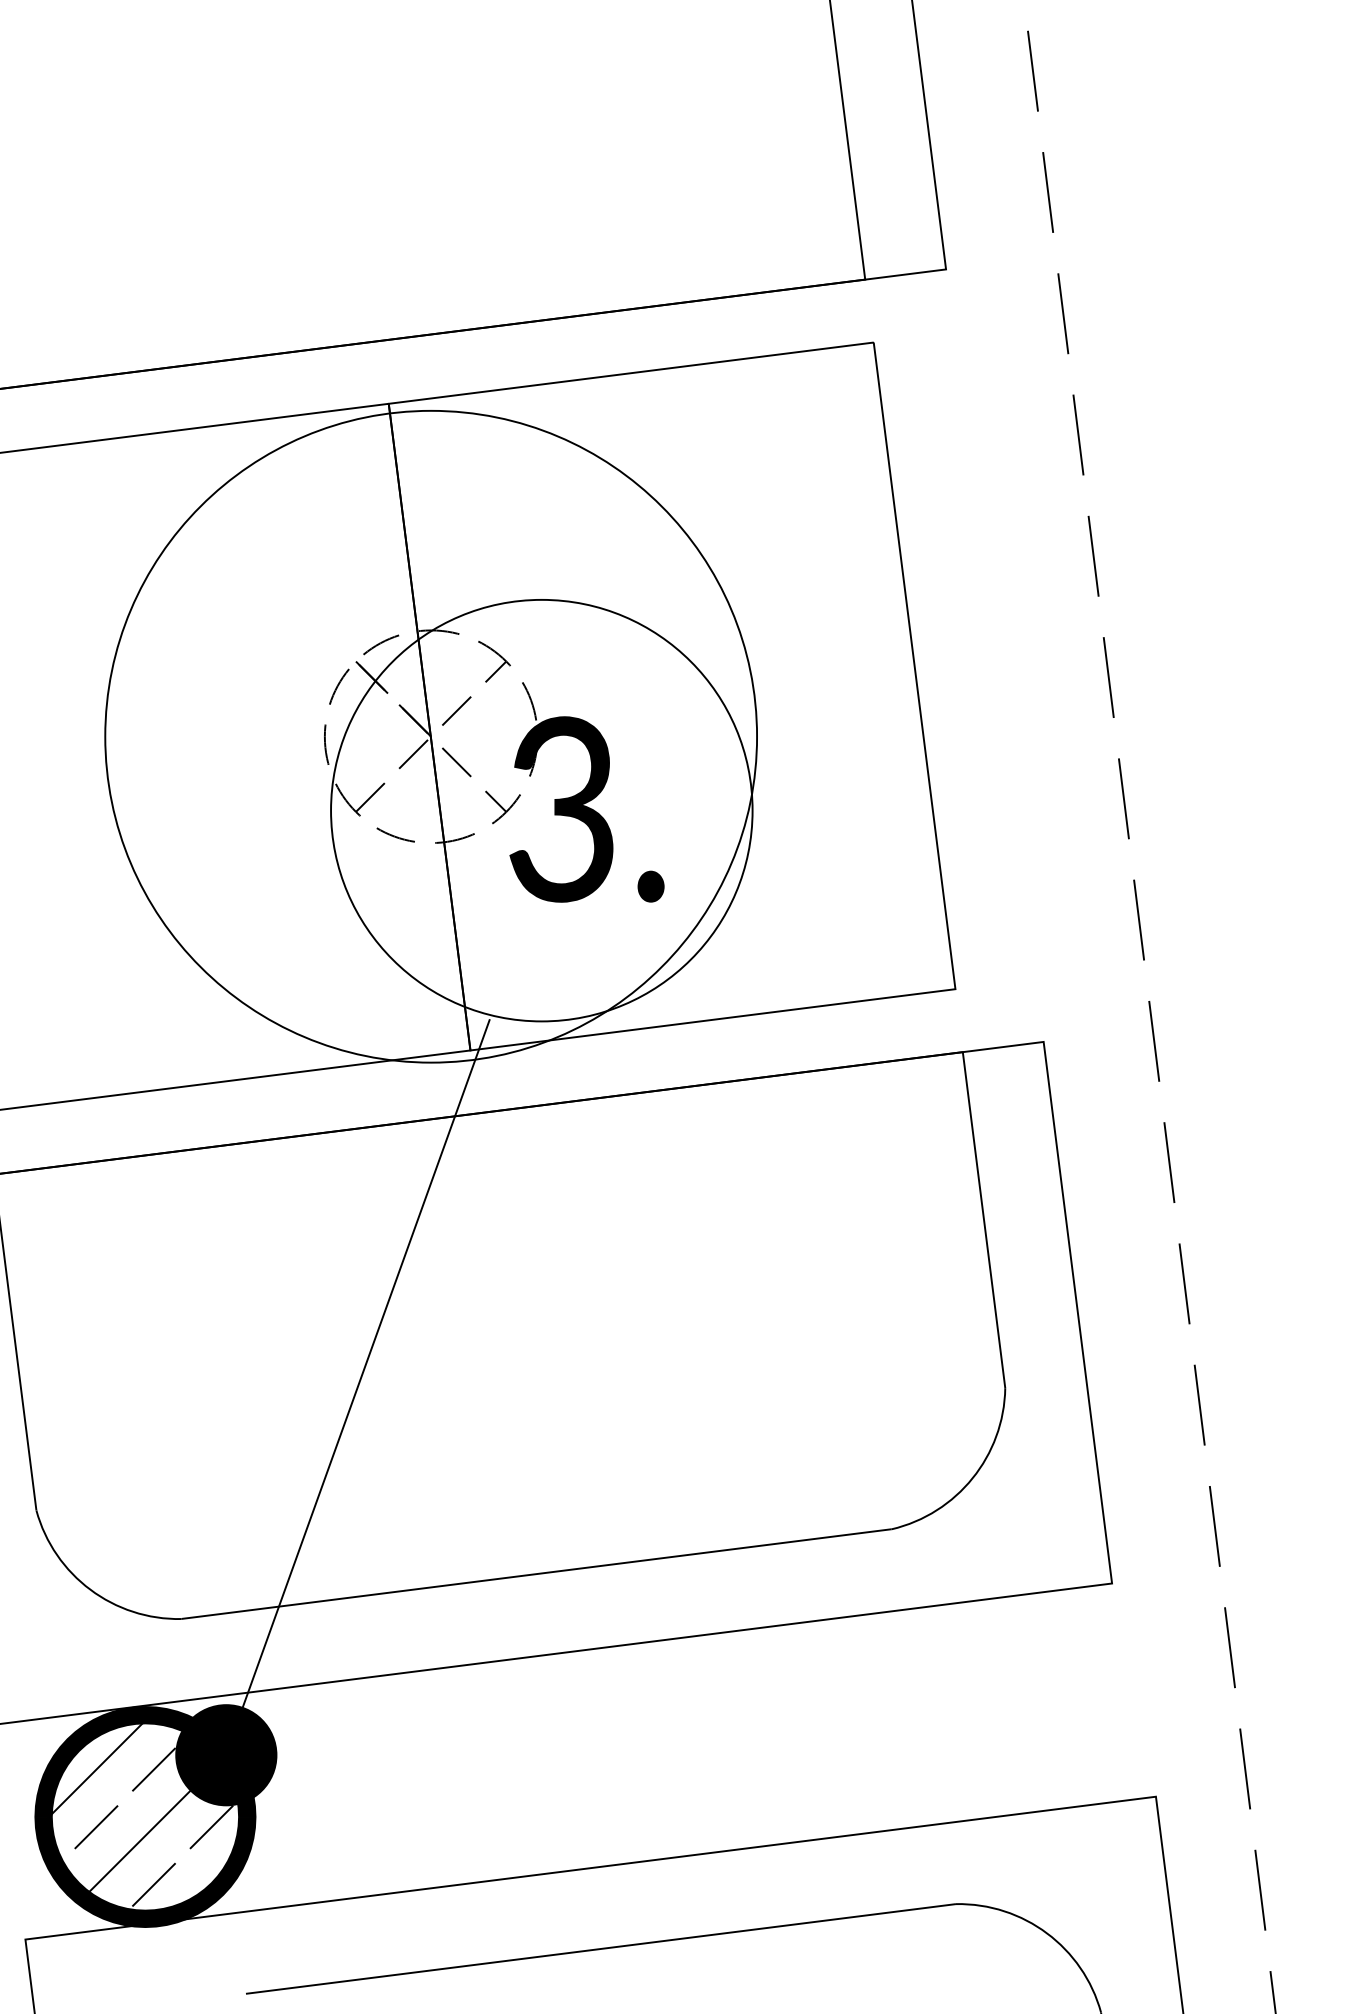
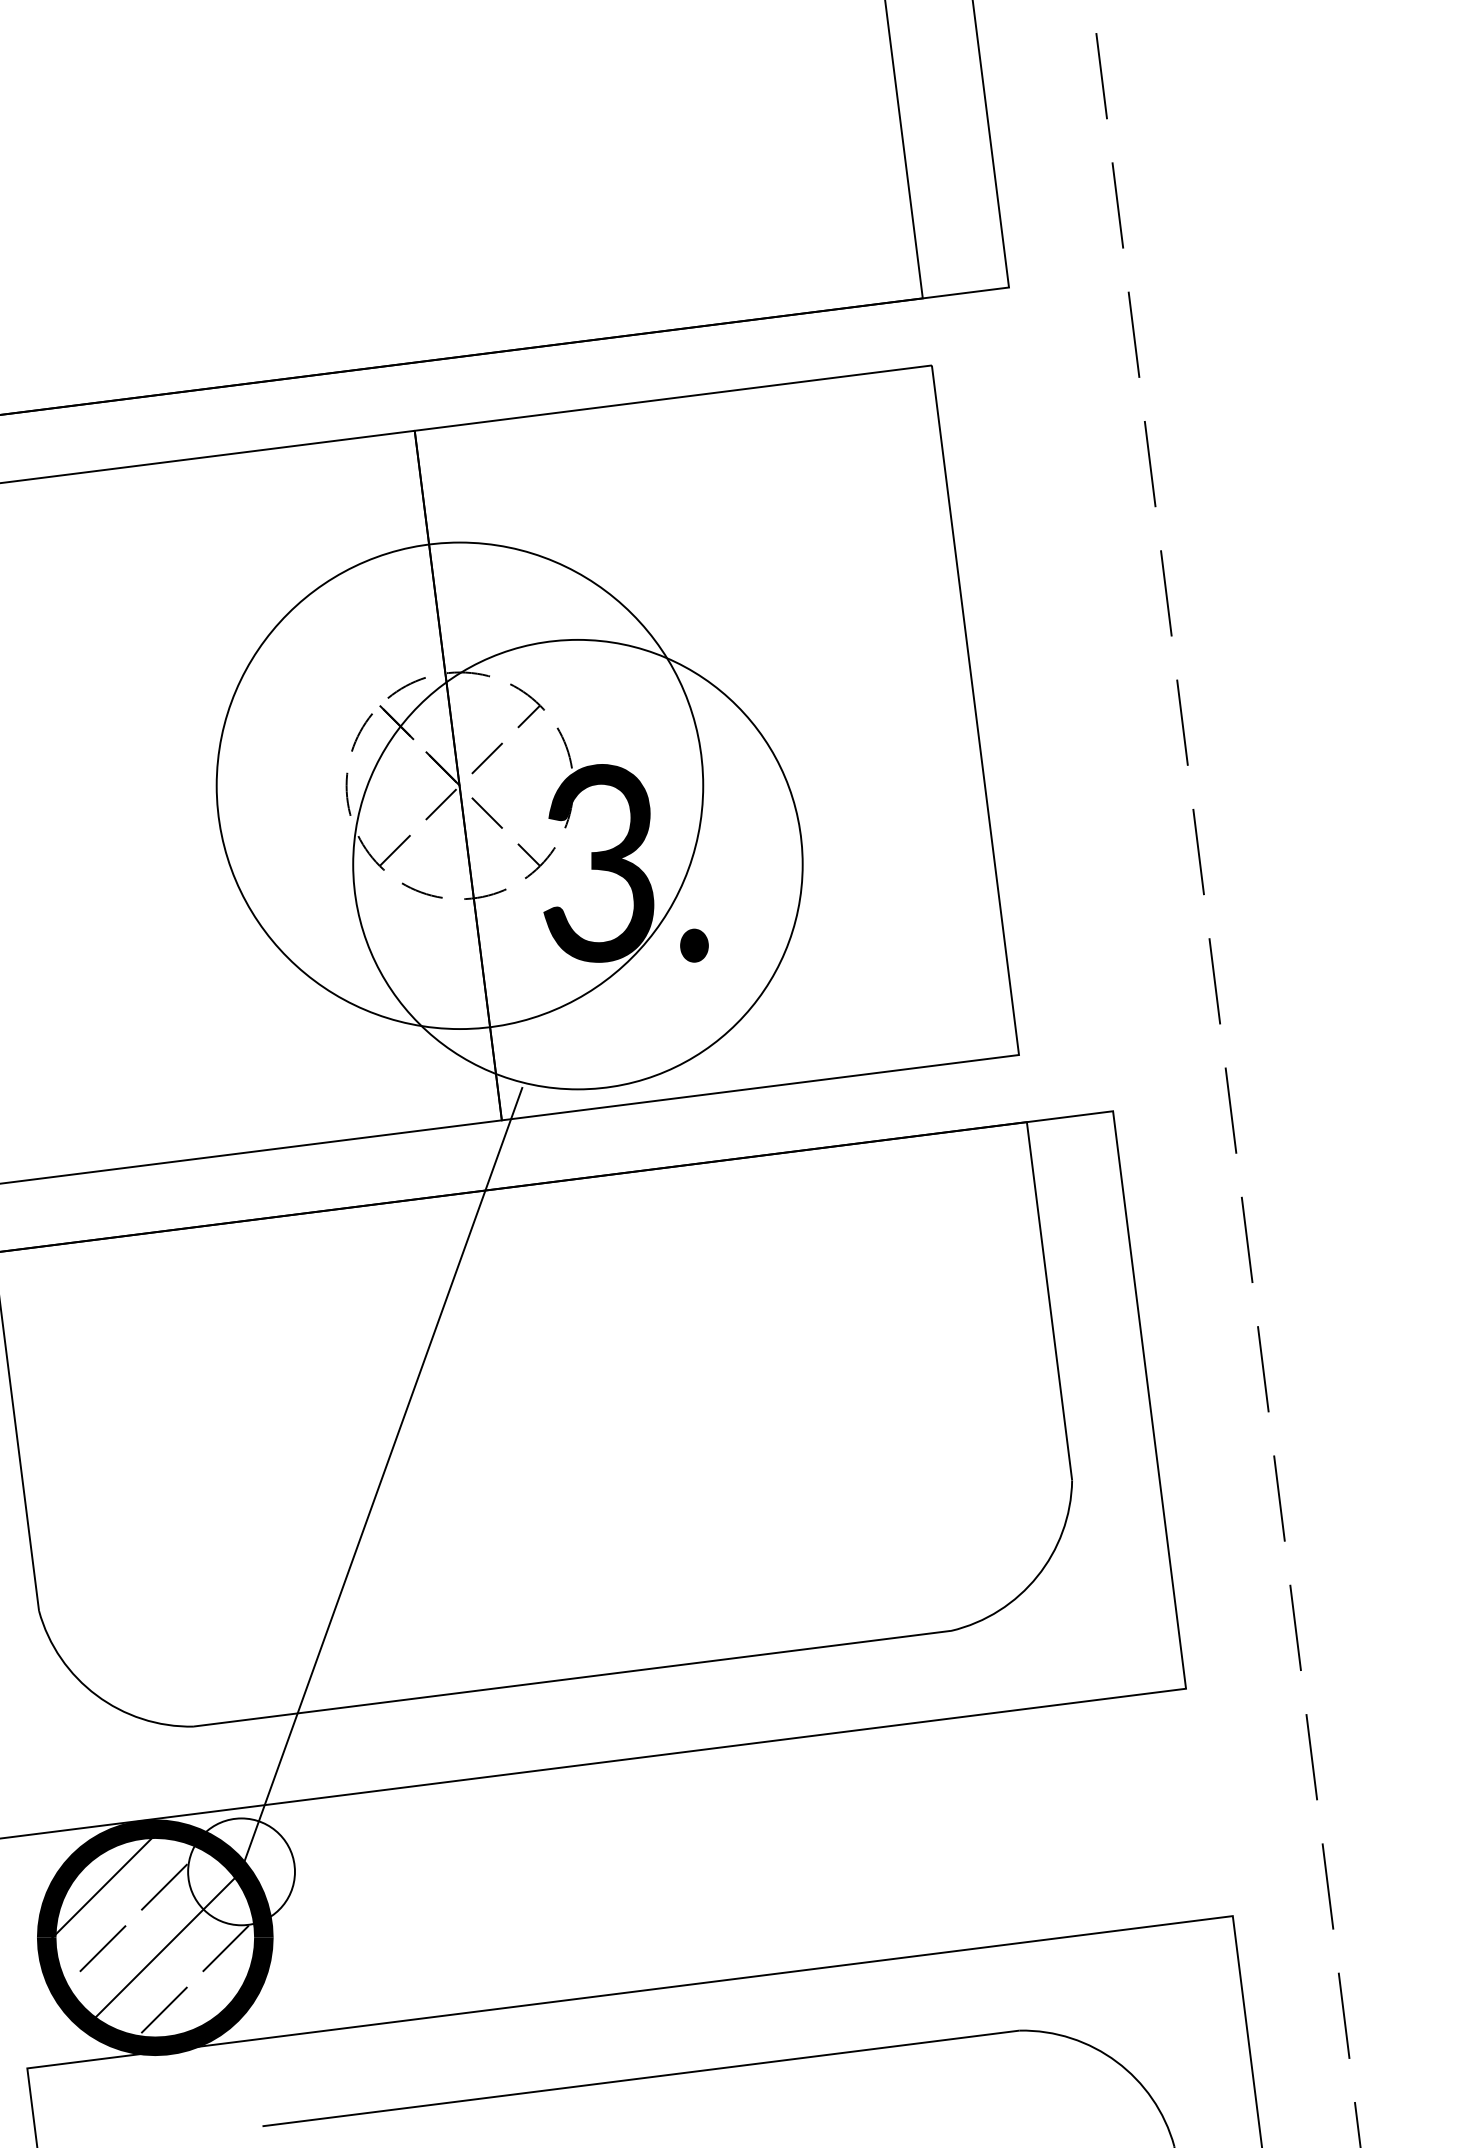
circle: (430, 736) -> (459, 785), size x0.7
fill: (226, 1754) -> (241, 1871), removed

